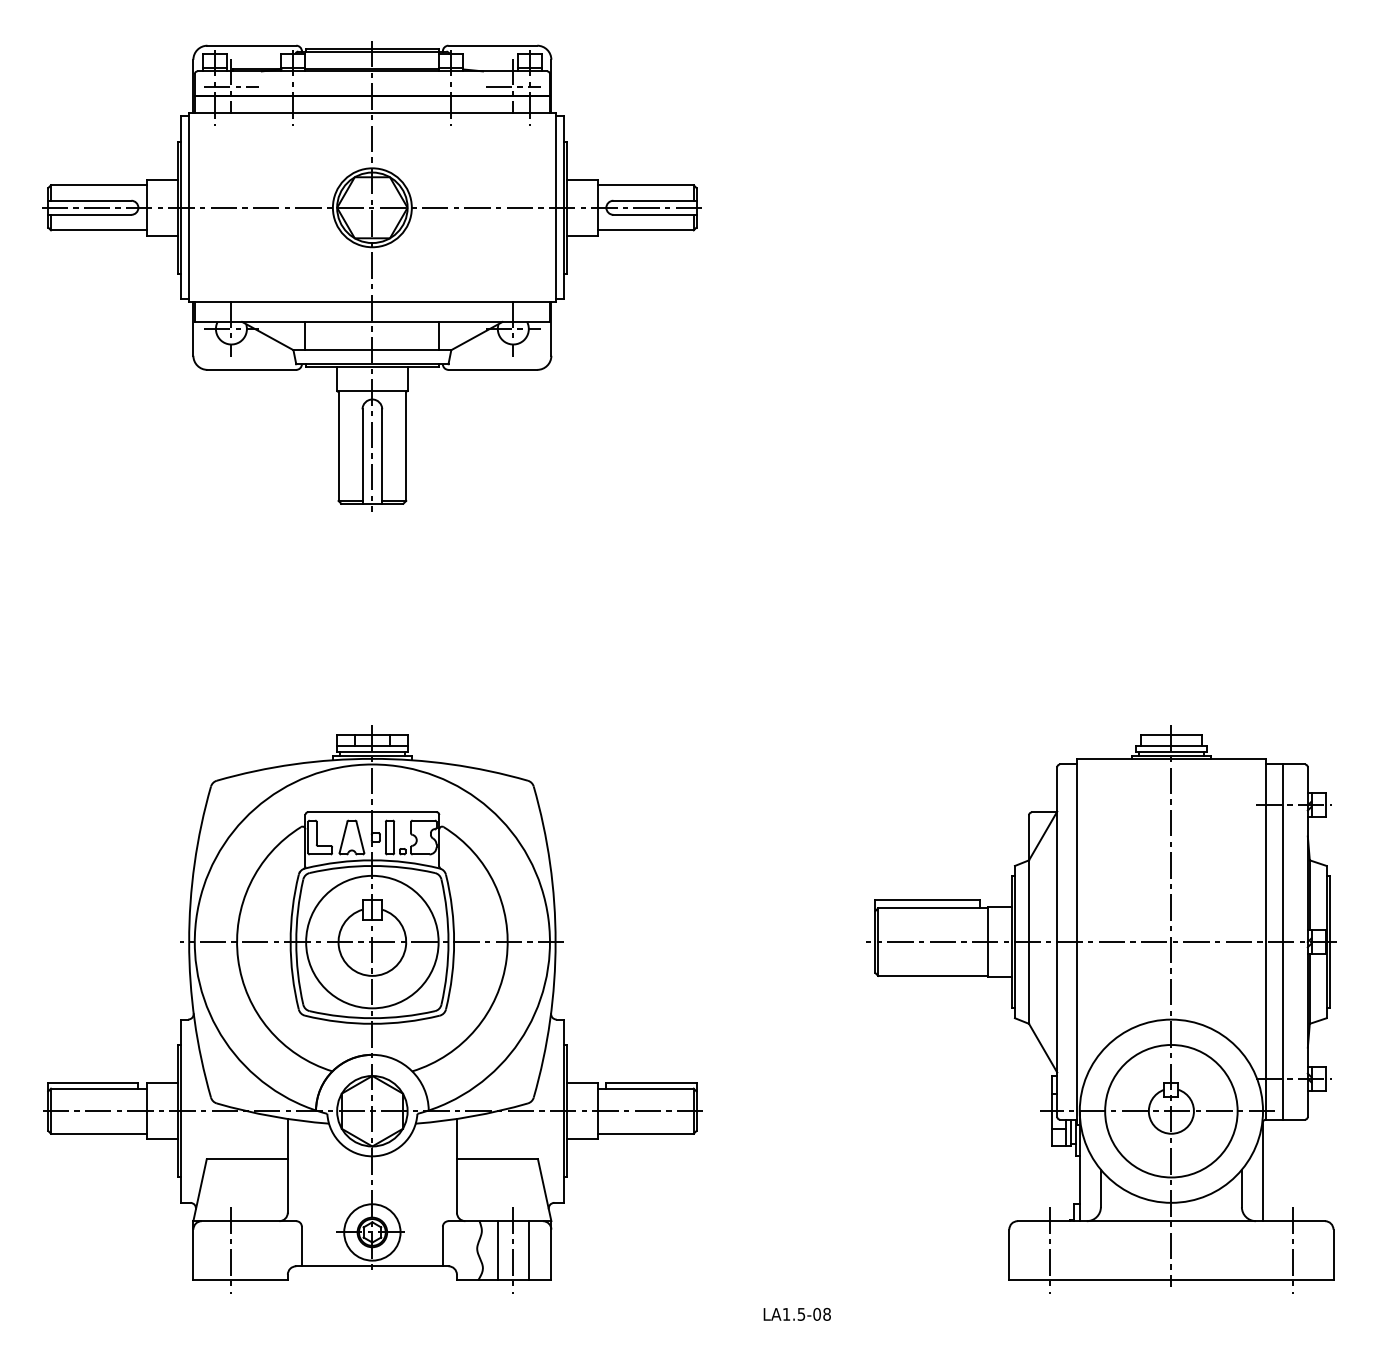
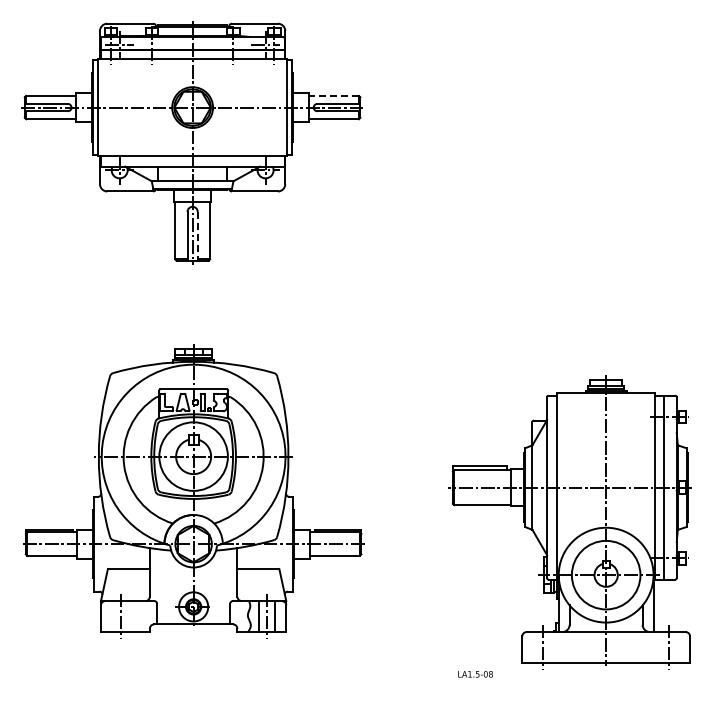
line: (646, 184) -> (334, 95), solid -> dashed
line: (381, 456) -> (197, 236), solid -> dashed
part: (372, 1009) -> (193, 491), moved
text: (797, 1314) -> (475, 674), moved

